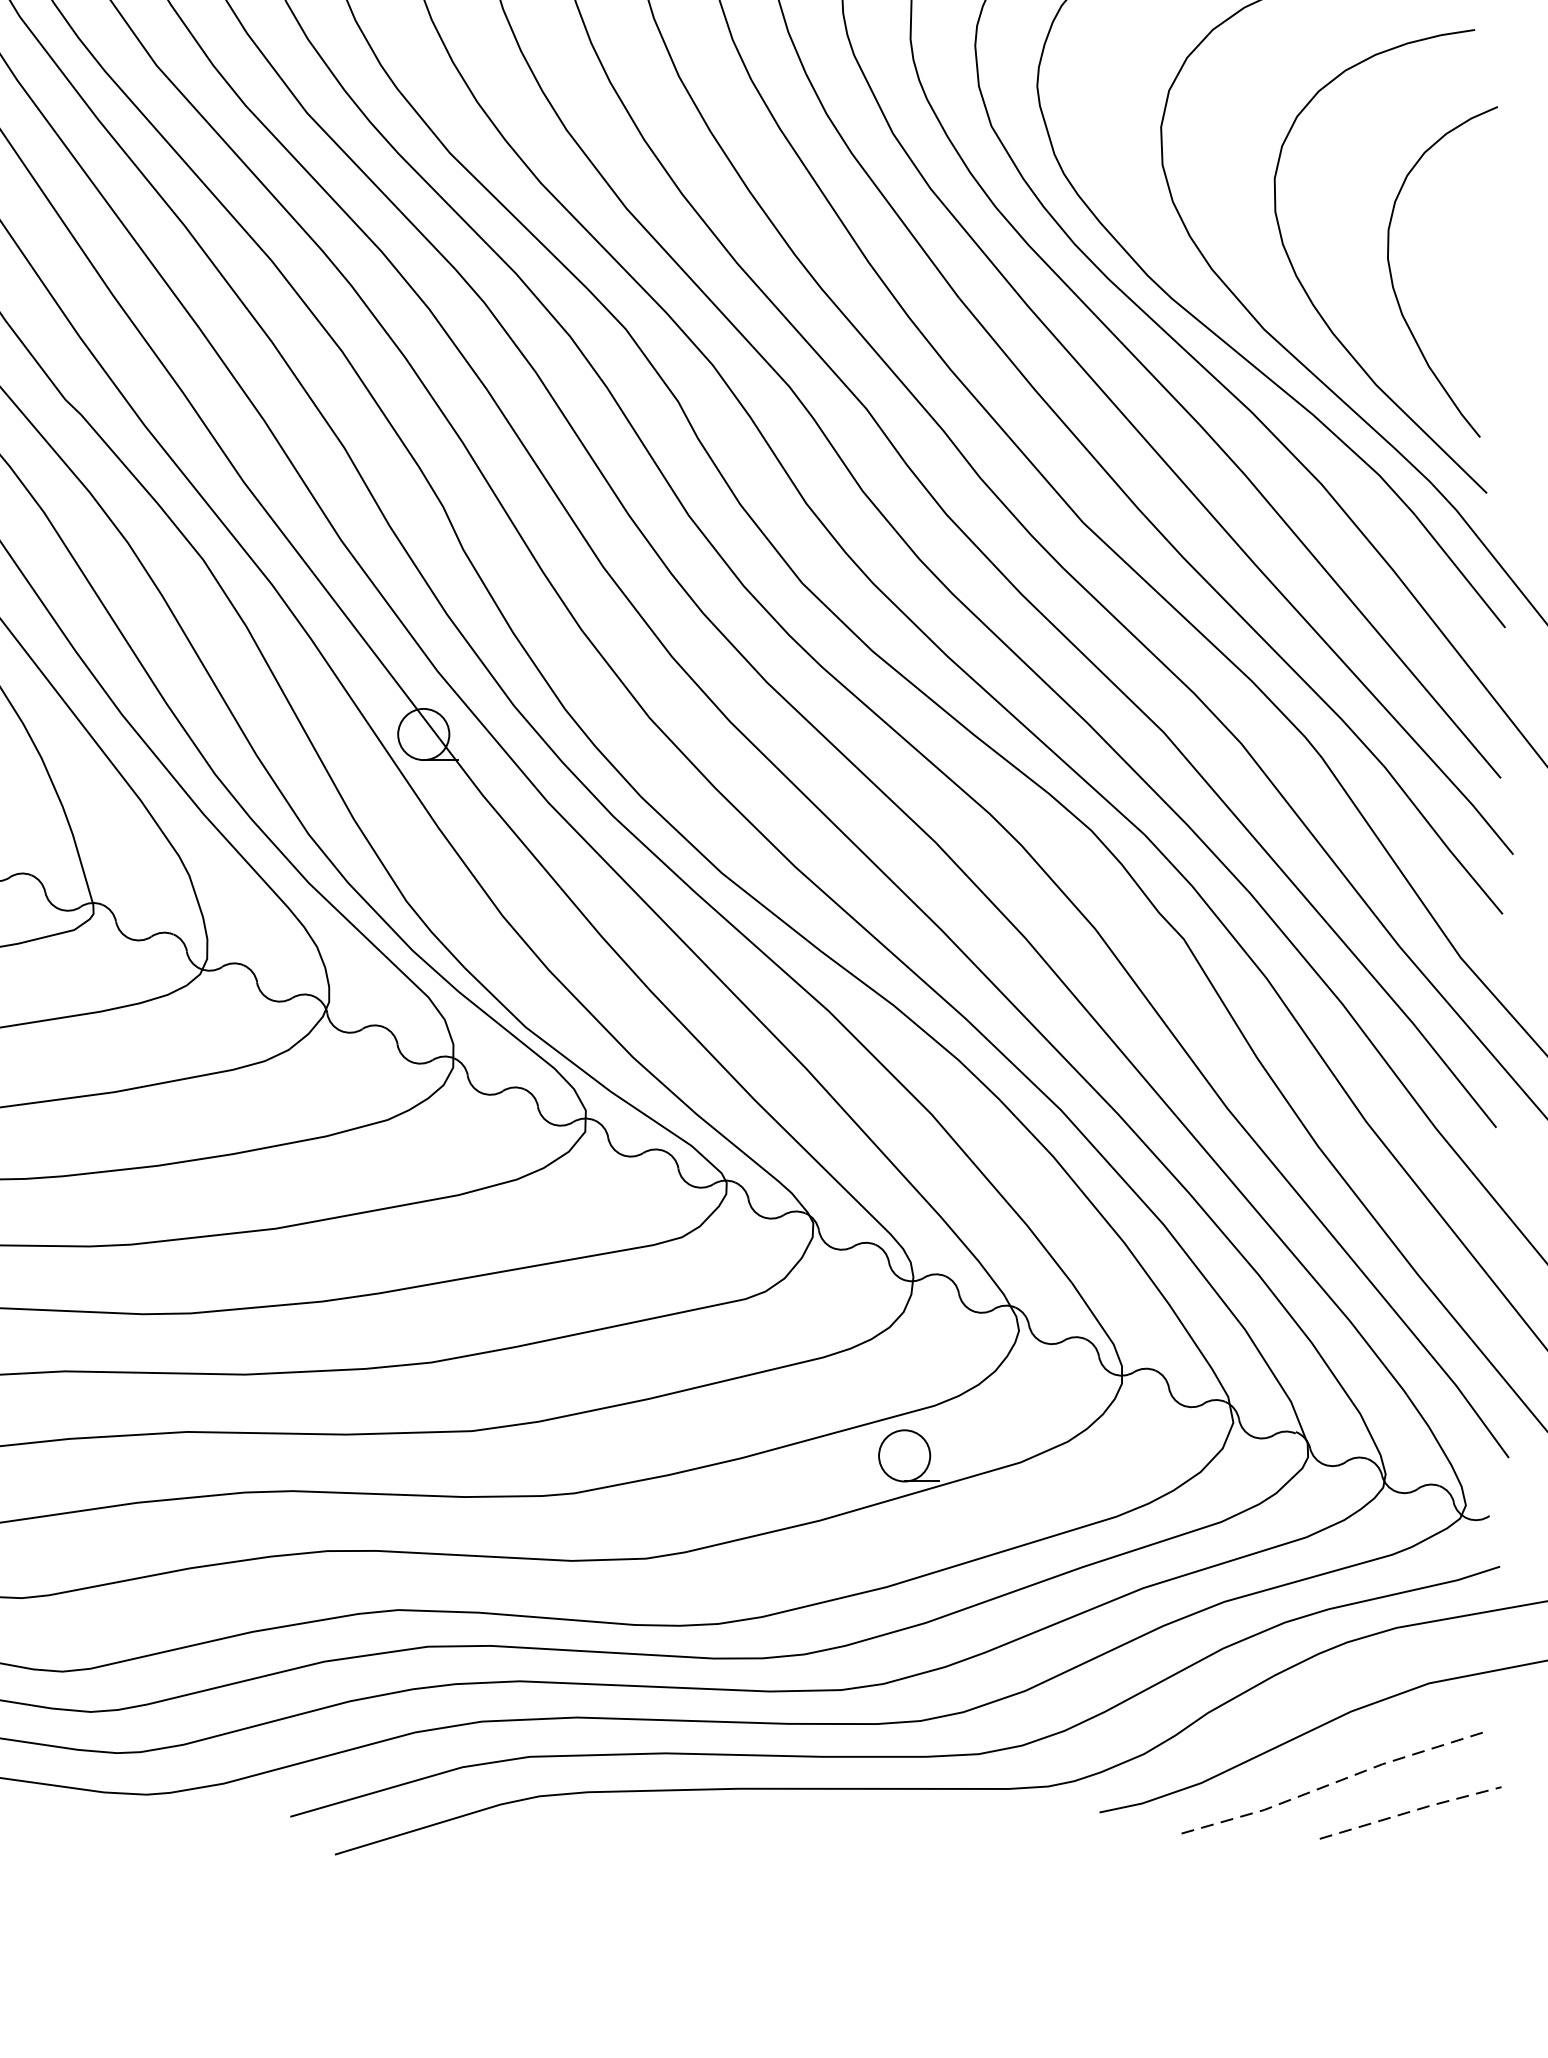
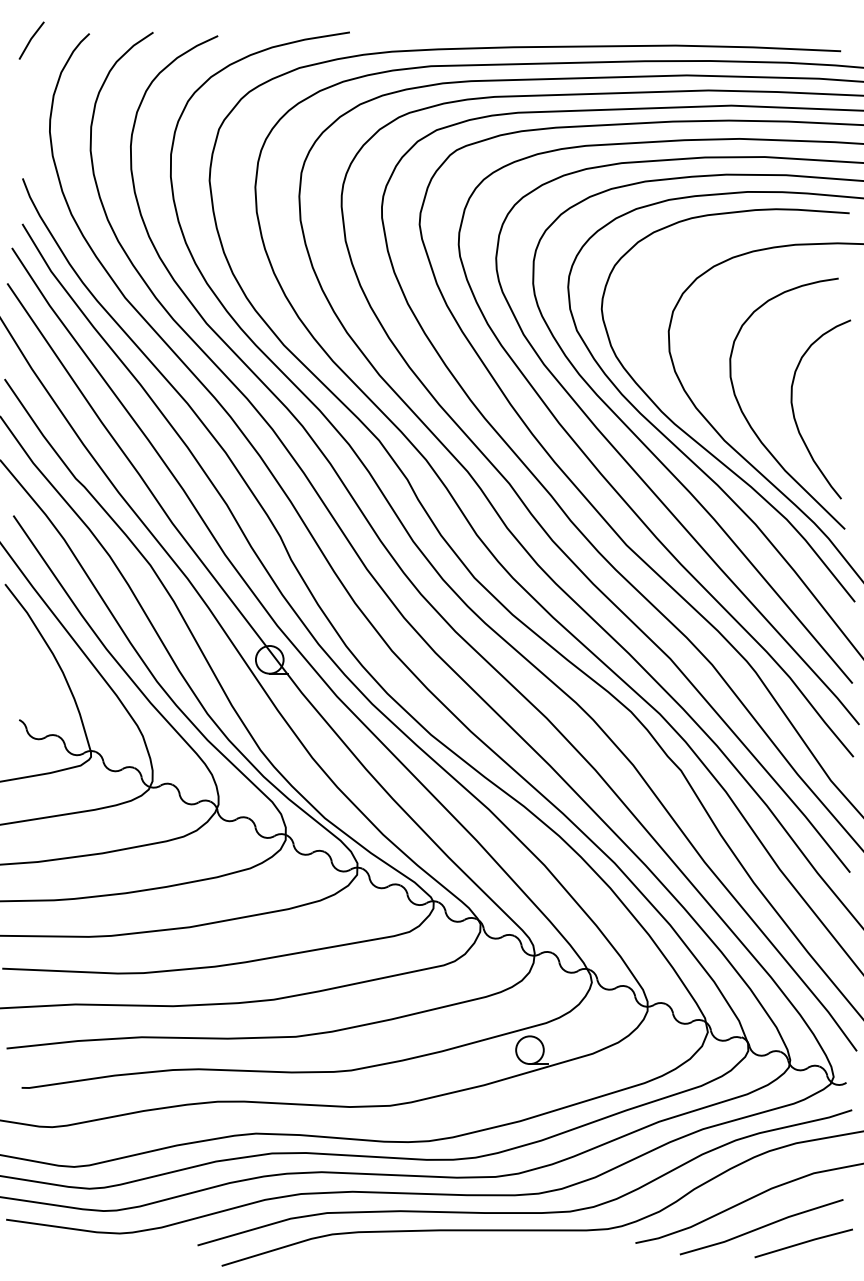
line: (1332, 1783) -> (761, 1227), dashed -> solid
line: (1411, 1811) -> (804, 1242), dashed -> solid

